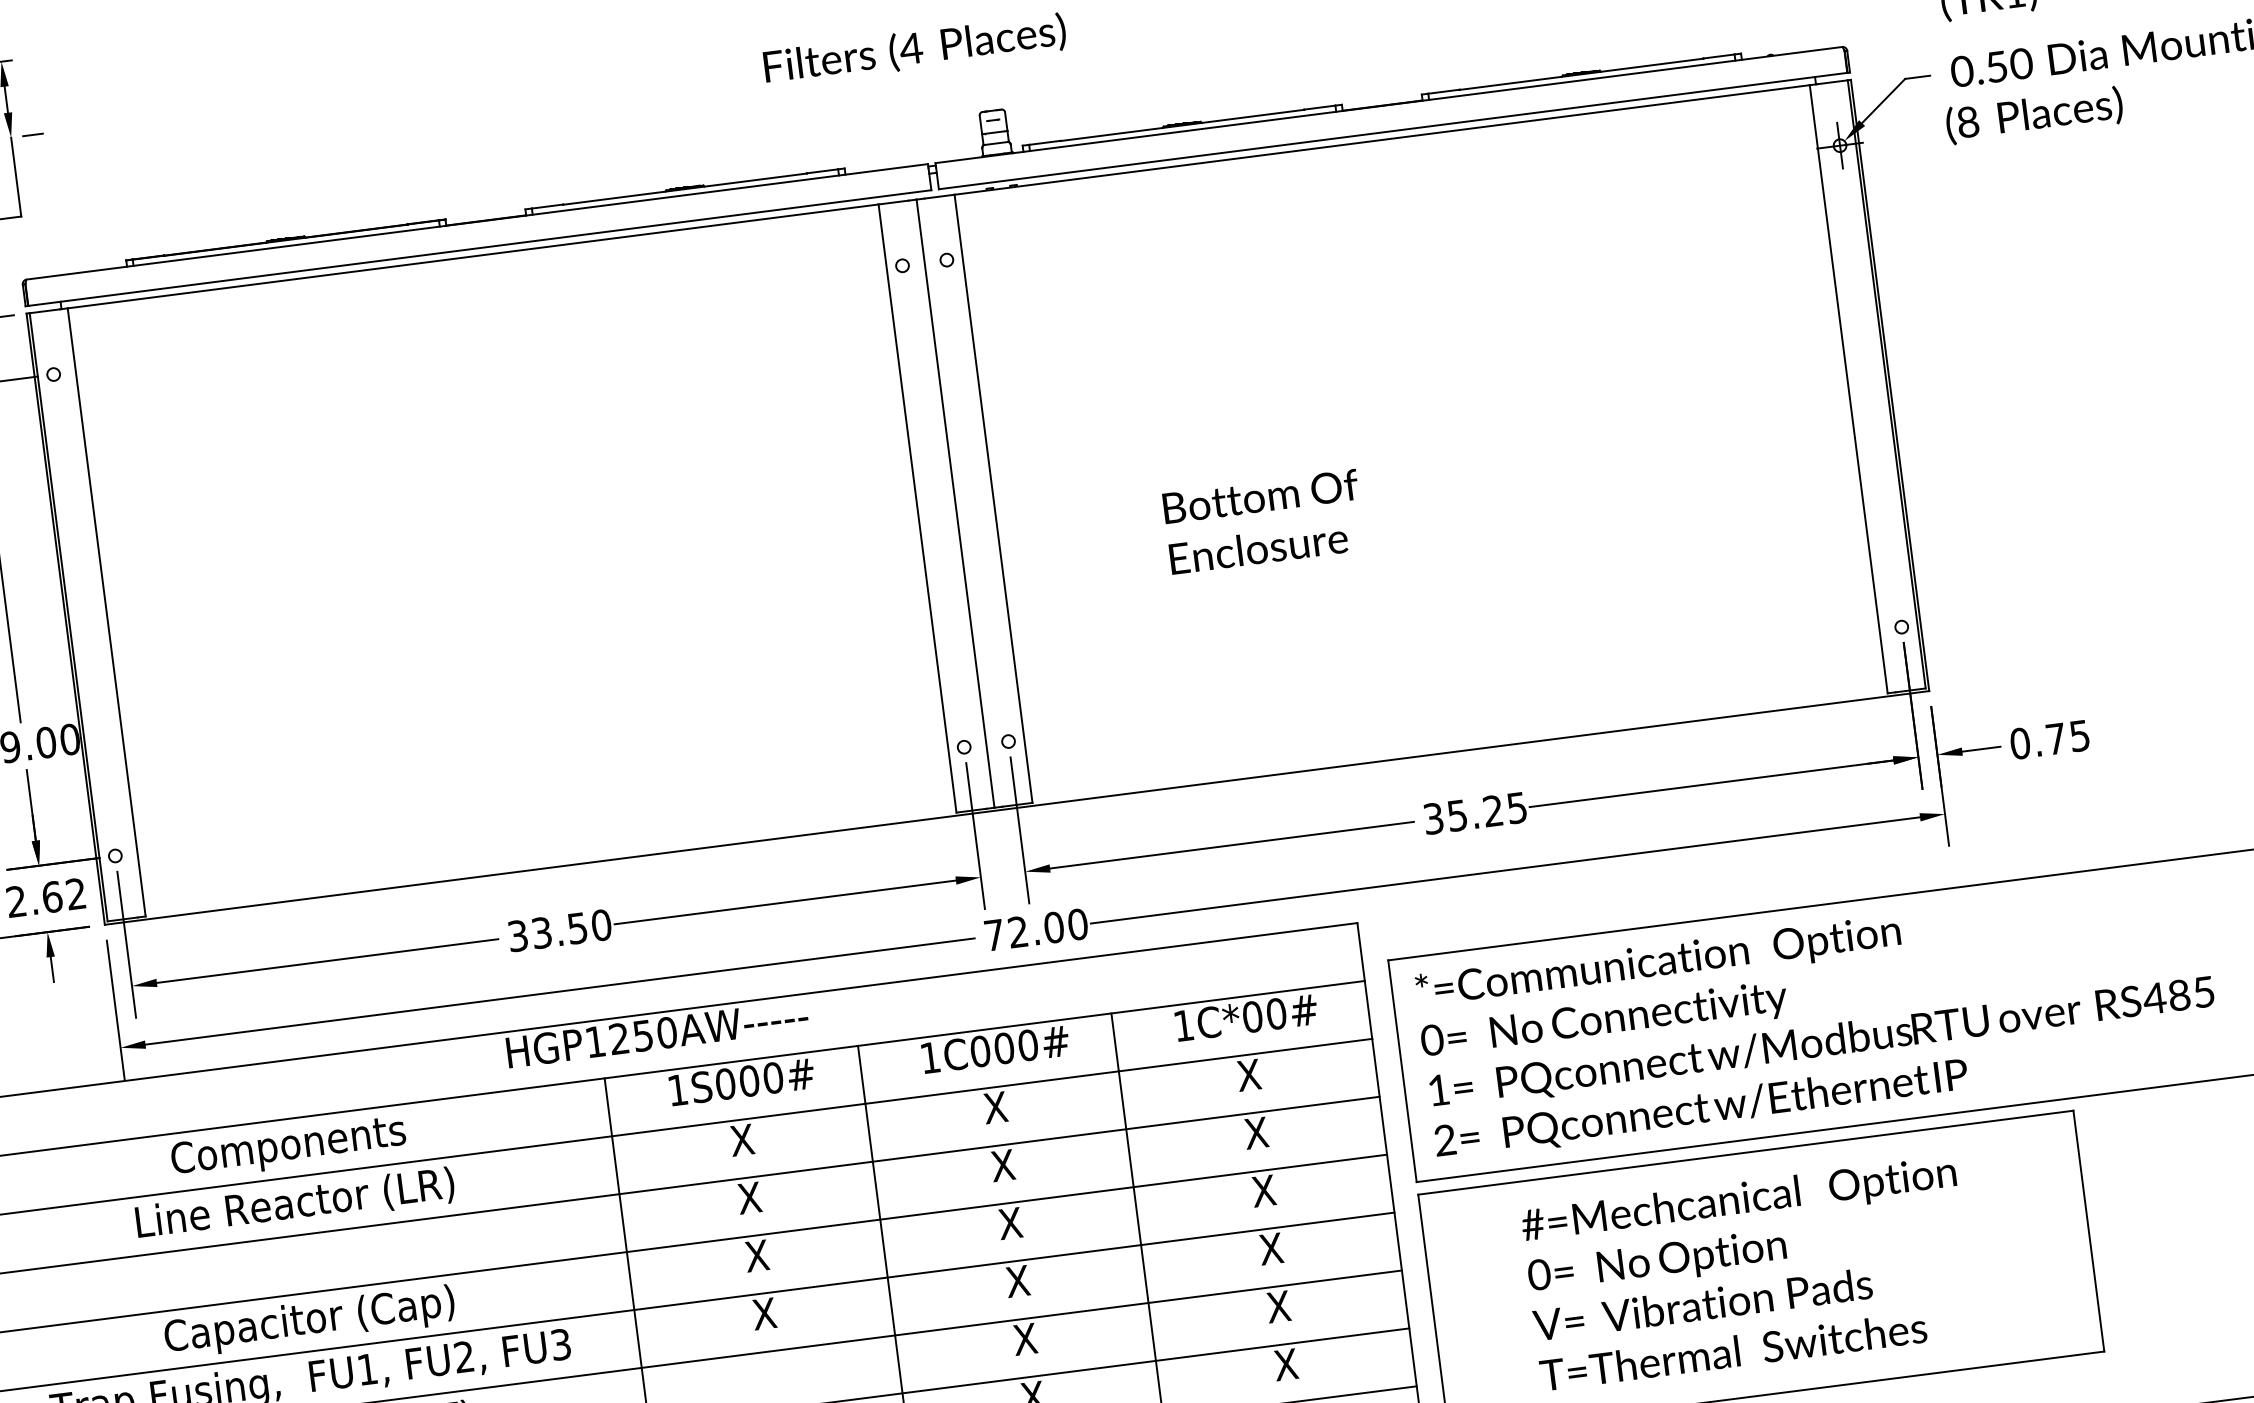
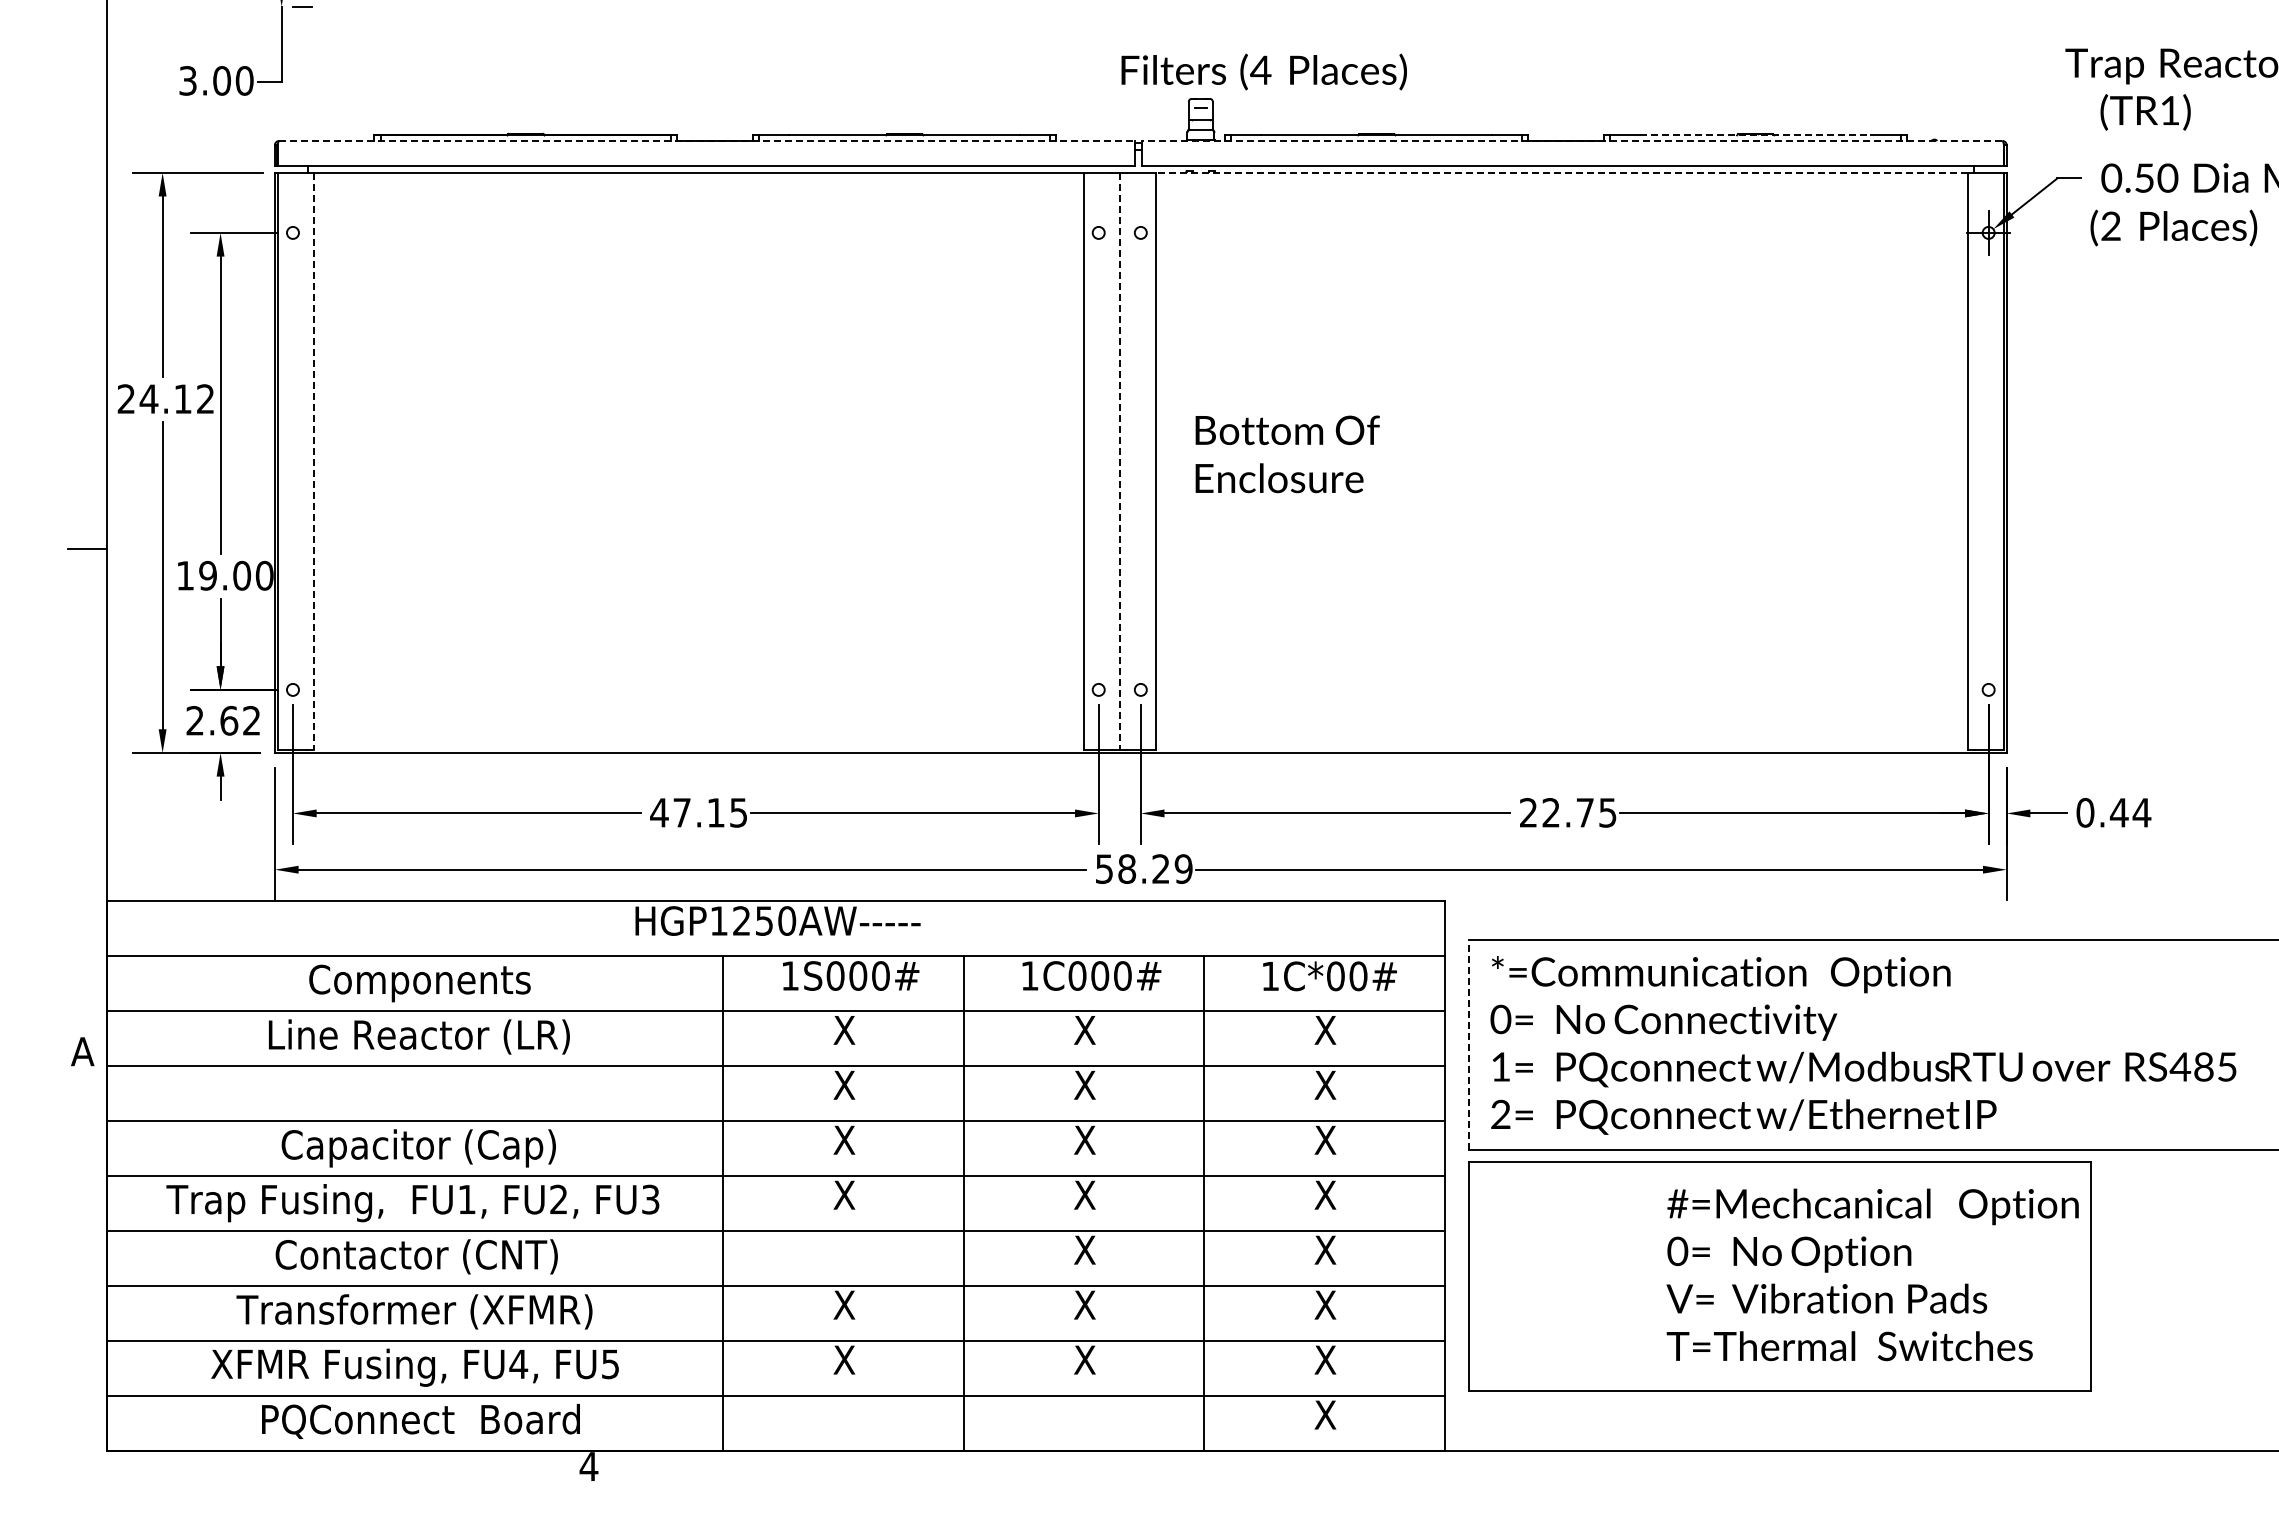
text: (914, 49) -> (1263, 71), moved
line: (1581, 74) -> (1755, 135), solid -> dashed
line: (1388, 105) -> (1571, 141), solid -> dashed
text: (1967, 122) -> (2110, 226), (8 -> (2
line: (1381, 139) -> (1561, 172), solid -> dashed
line: (476, 222) -> (706, 141), solid -> dashed
line: (955, 503) -> (1119, 461), solid -> dashed
text: (1263, 522) -> (1287, 454), moved
line: (107, 612) -> (314, 461), solid -> dashed
text: (2067, 737) -> (2130, 812), 0.75 -> 0.44
text: (1463, 814) -> (1556, 812), 35.25 -> 22.75
text: (1036, 929) -> (1144, 868), 72.00 -> 58.29
text: (559, 930) -> (698, 812), 33.50 -> 47.15
line: (1402, 1070) -> (1469, 1044), solid -> dashed
text: (1747, 1272) -> (1872, 1274), moved

